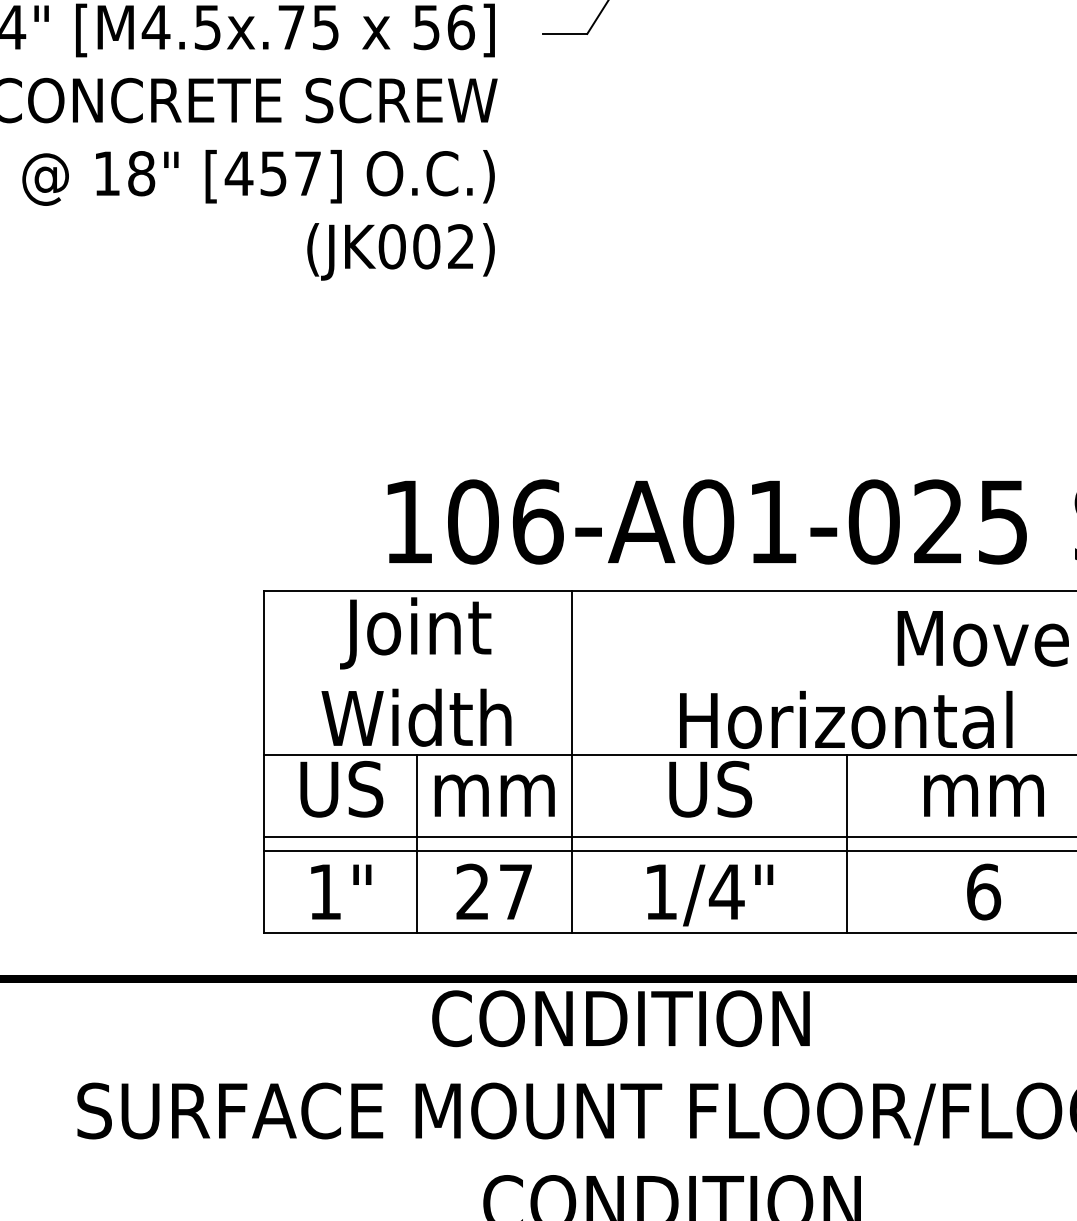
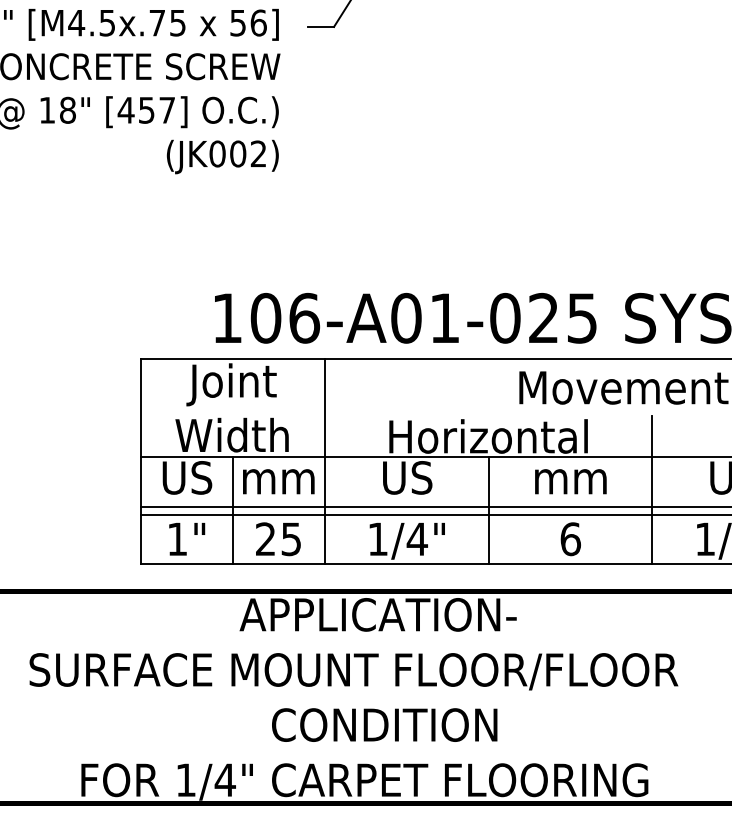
text: (514, 892) -> (290, 539), 27 -> 25
text: (660, 1018) -> (377, 614), CONDITION -> APPLICATION-

